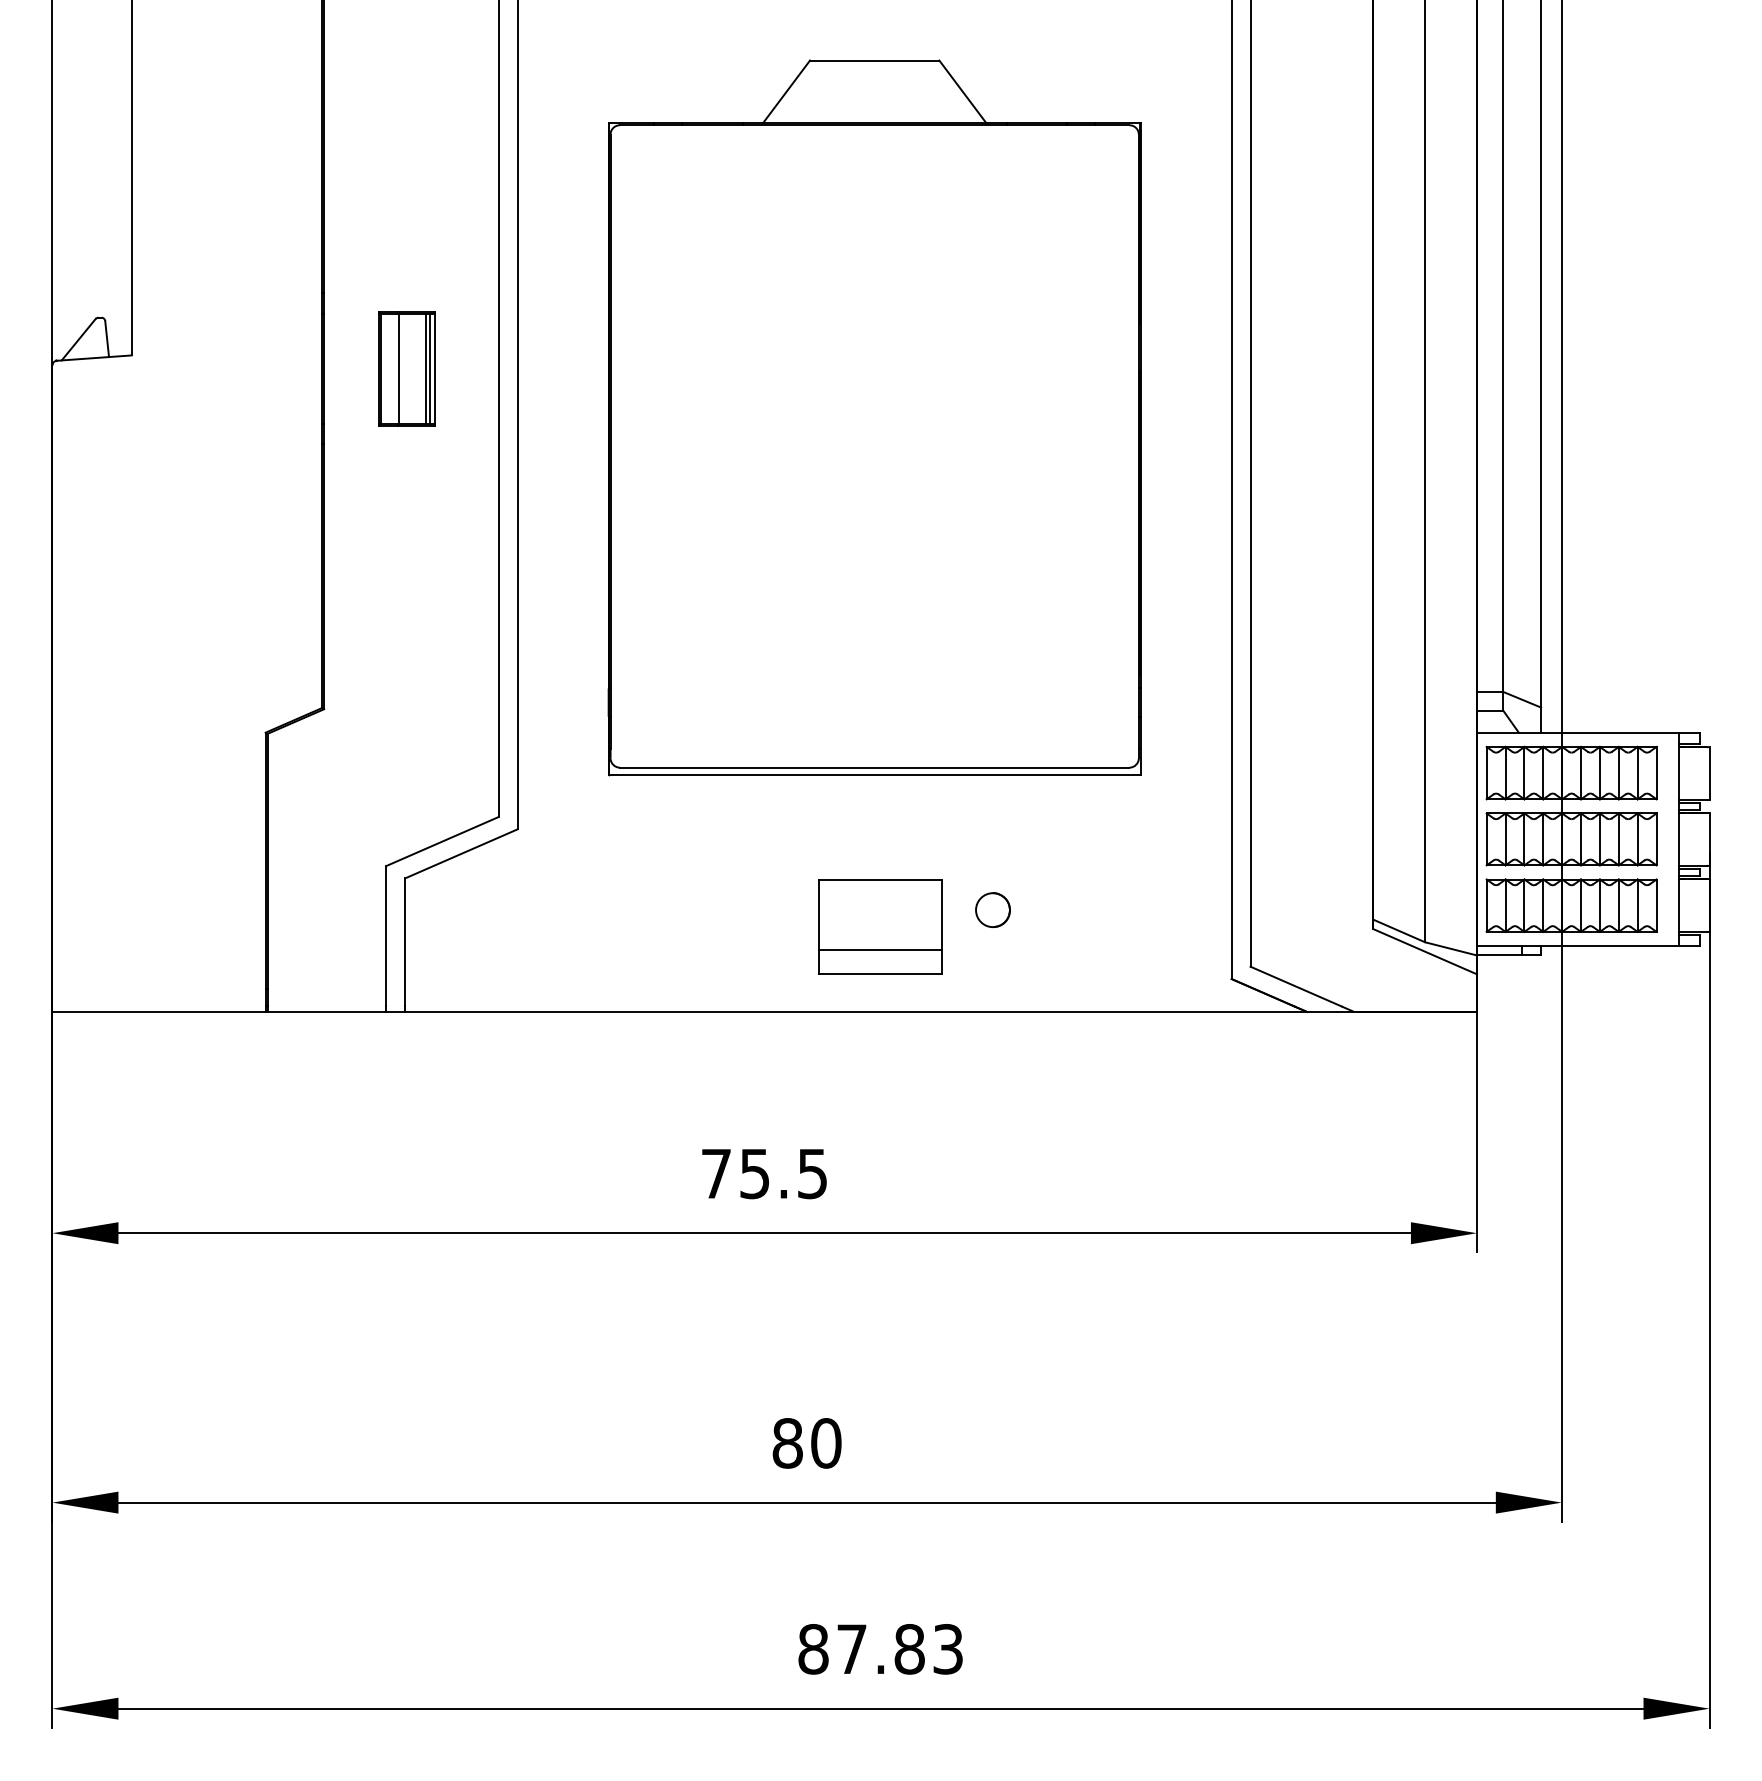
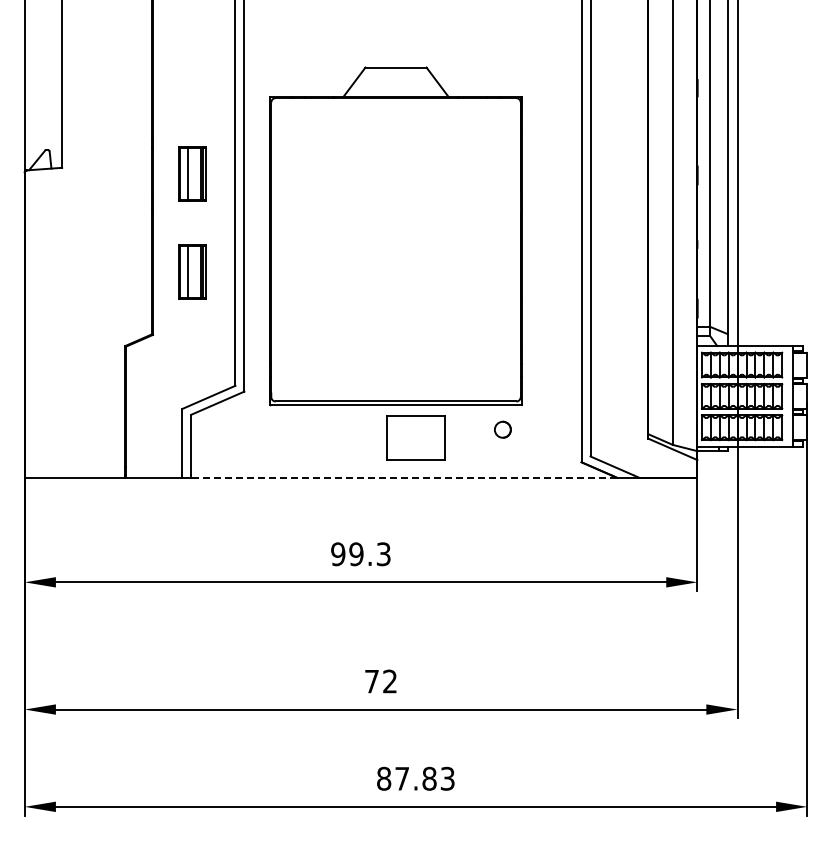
part: (873, 418) -> (395, 236), moved
part: (407, 574) -> (192, 271), added
circle: (992, 909) -> (502, 429), moved
line: (879, 949) -> (415, 448), removed
line: (856, 1011) -> (404, 477), solid -> dashed
text: (763, 1174) -> (360, 554), 75.5 -> 99.3
text: (807, 1443) -> (381, 681), 80 -> 72

